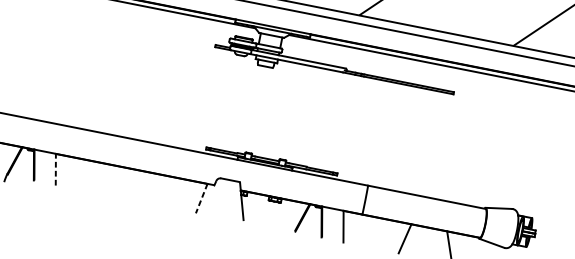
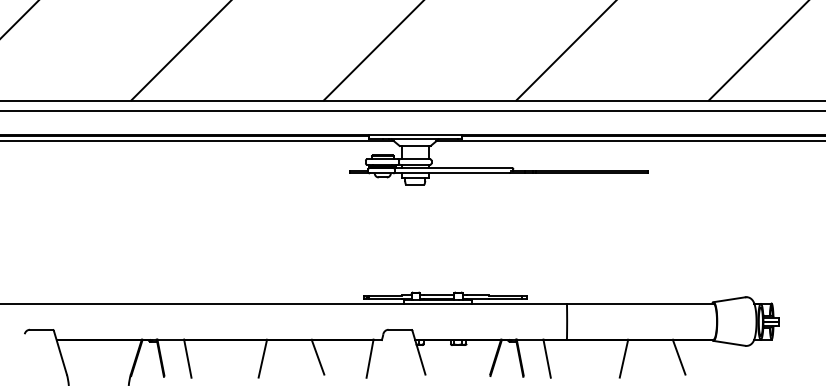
line: (55, 169) -> (187, 358), dashed -> solid
line: (115, 181) -> (262, 358), added
line: (160, 188) -> (317, 356), added
line: (201, 199) -> (369, 359), dashed -> solid

